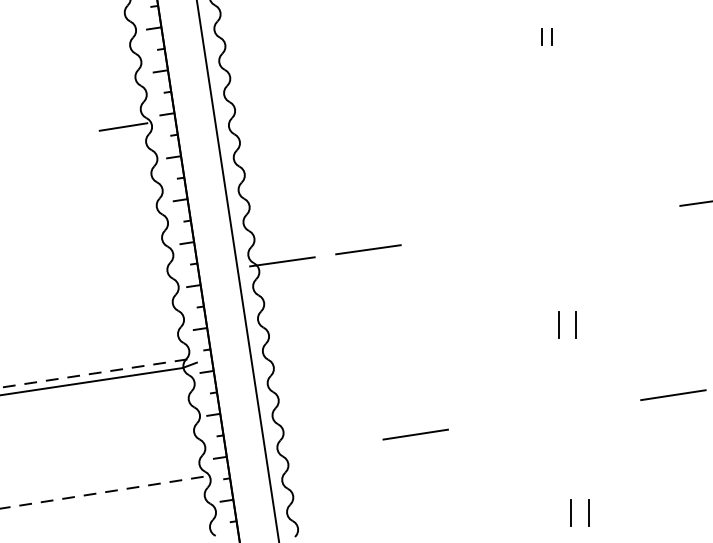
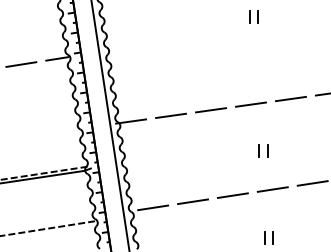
part: (545, 35) -> (253, 16), size x1.67
line: (46, 139) -> (21, 64), added
line: (625, 212) -> (290, 98), added
line: (539, 225) -> (250, 104), added
line: (455, 238) -> (211, 110), added
line: (586, 408) -> (272, 189), added
line: (500, 421) -> (232, 195), added
line: (330, 446) -> (153, 207), added

